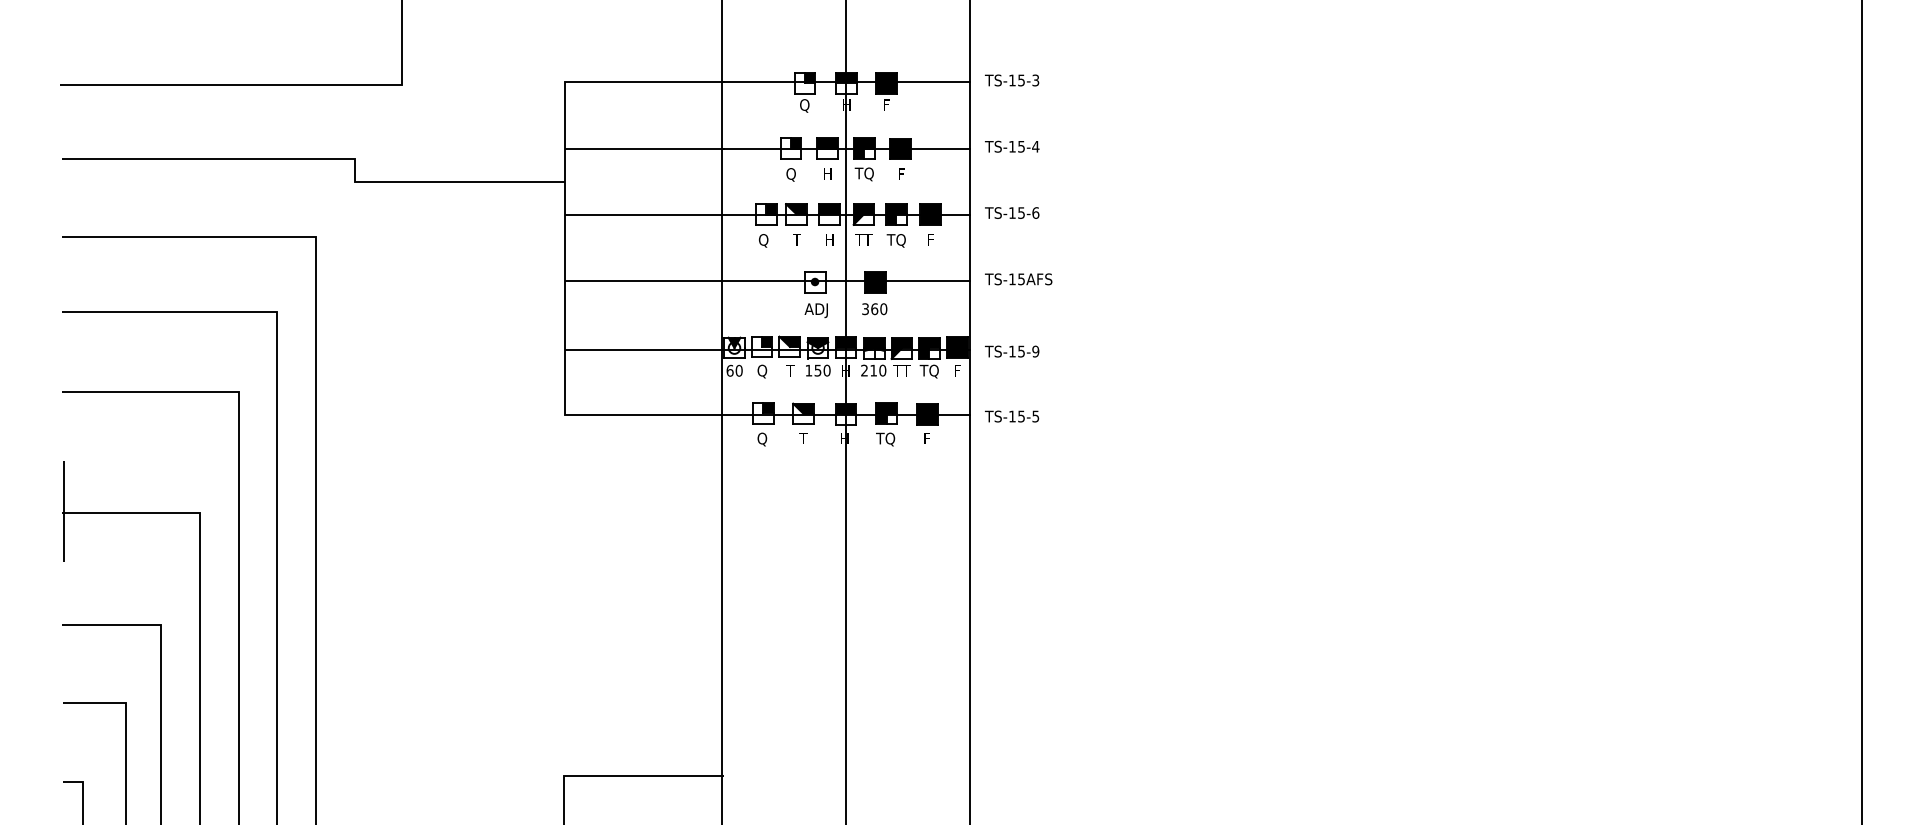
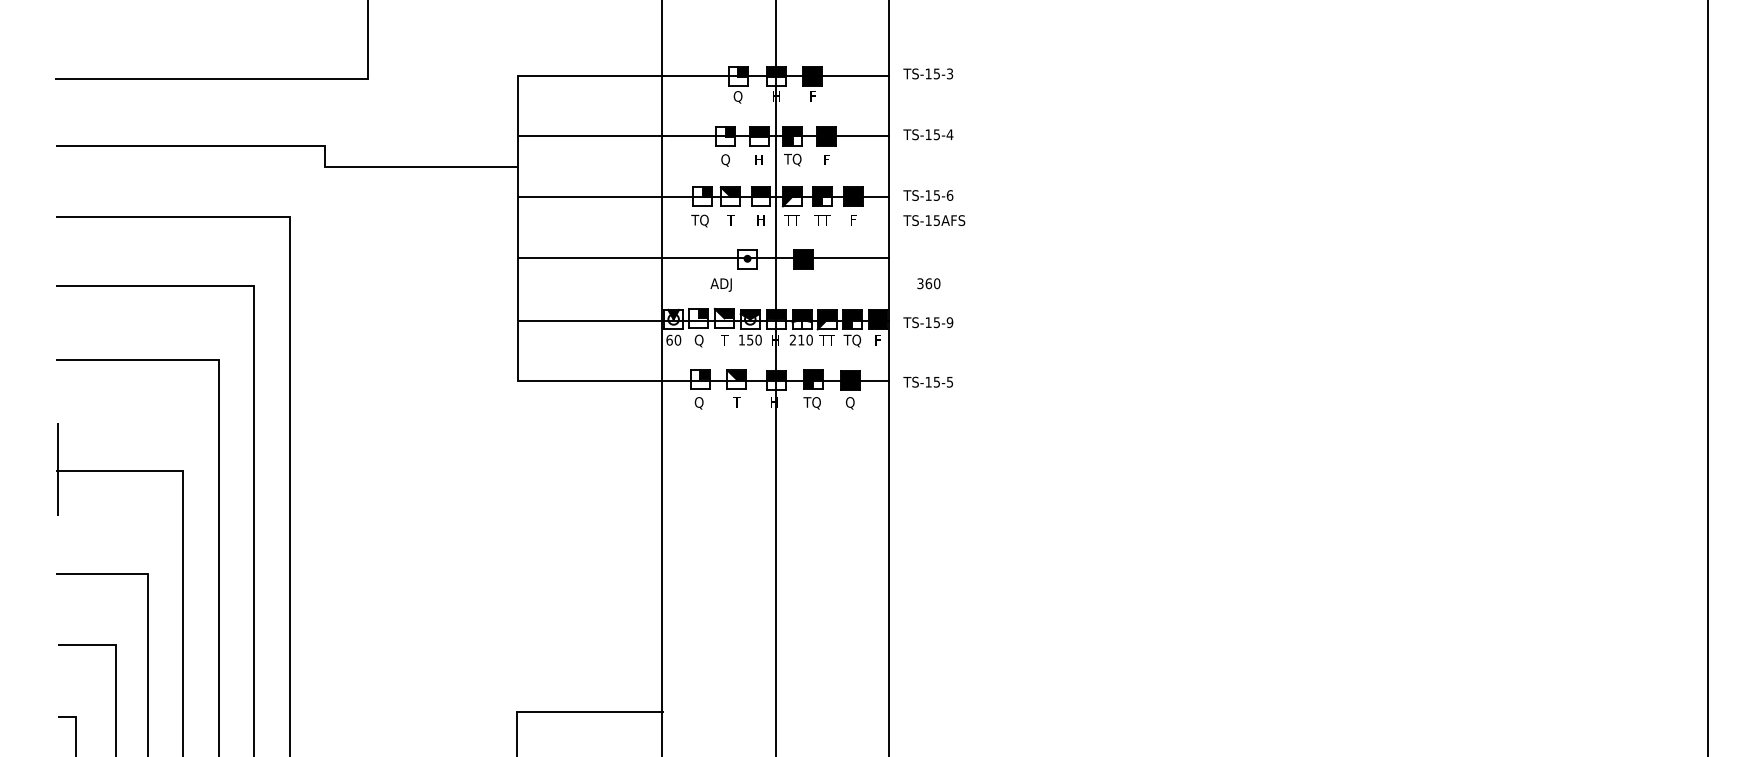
text: (762, 240) -> (699, 220), Q -> TQ
text: (895, 240) -> (821, 220), TQ -> TT
text: (1018, 279) -> (934, 220), moved
text: (874, 309) -> (928, 284), moved
text: (815, 310) -> (720, 284), moved
text: (926, 439) -> (849, 403), F -> Q

